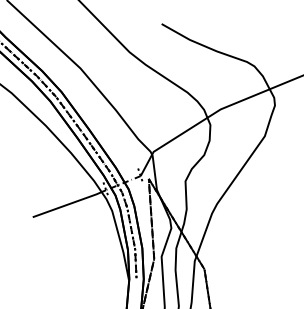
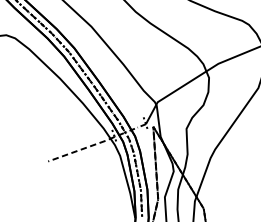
line: (70, 203) -> (82, 149), solid -> dashed

